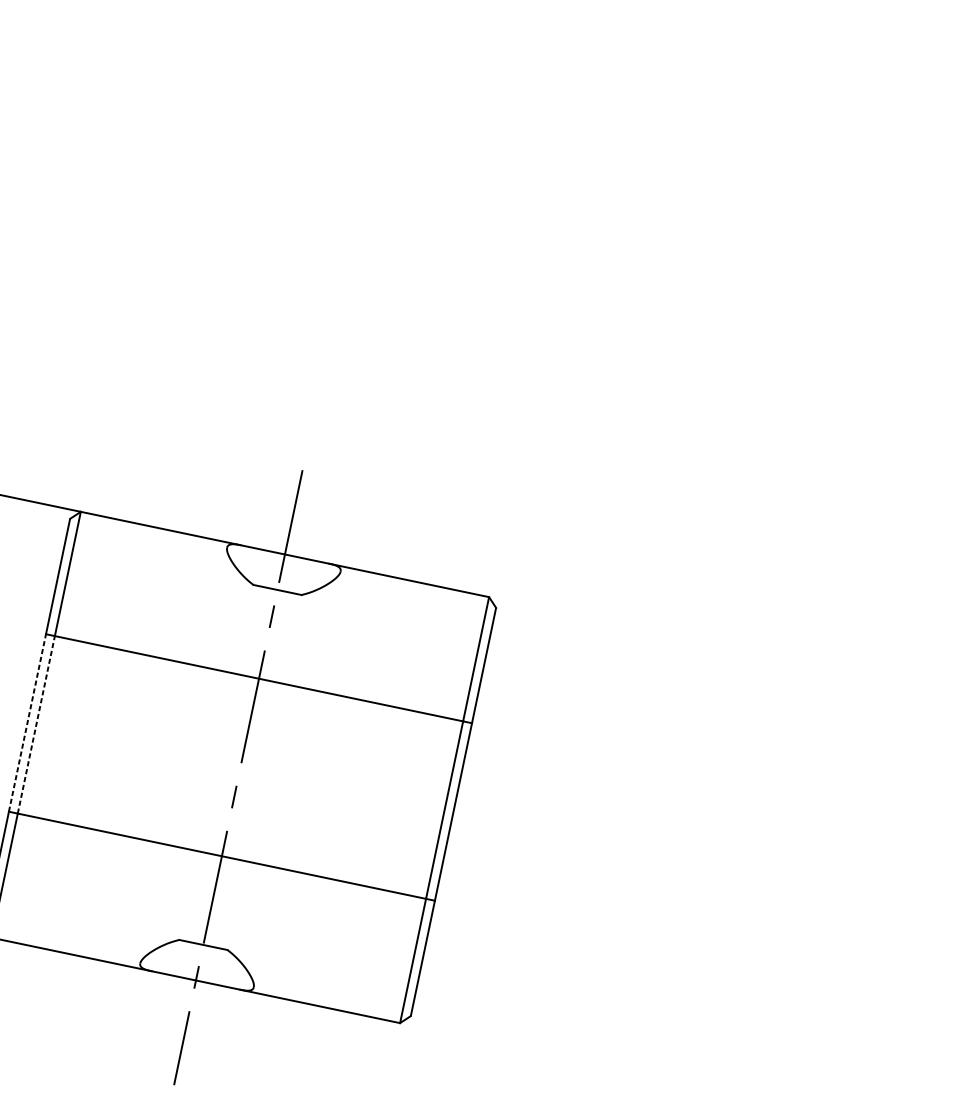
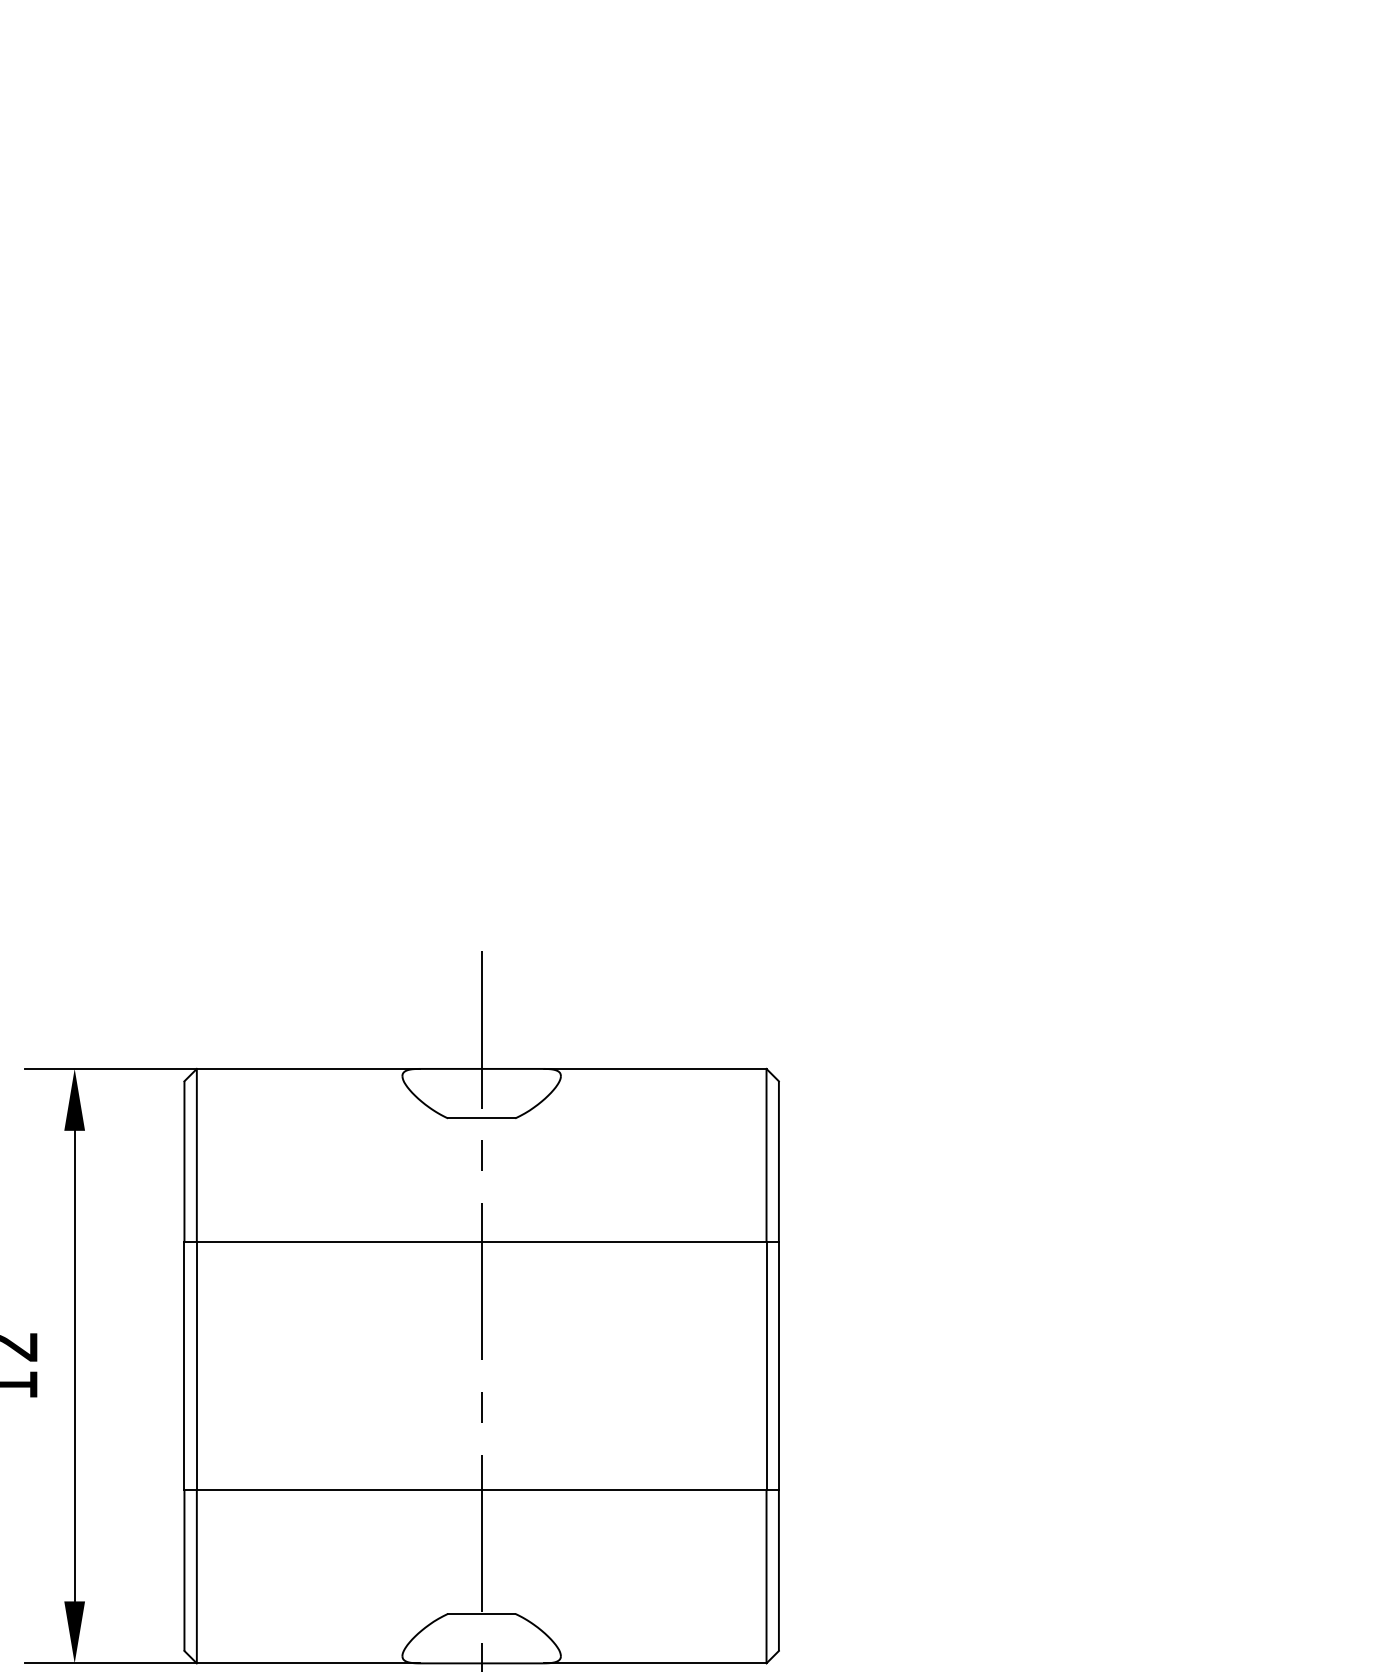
line: (27, 723) -> (184, 1366), dashed -> solid
line: (36, 725) -> (196, 1366), dashed -> solid

